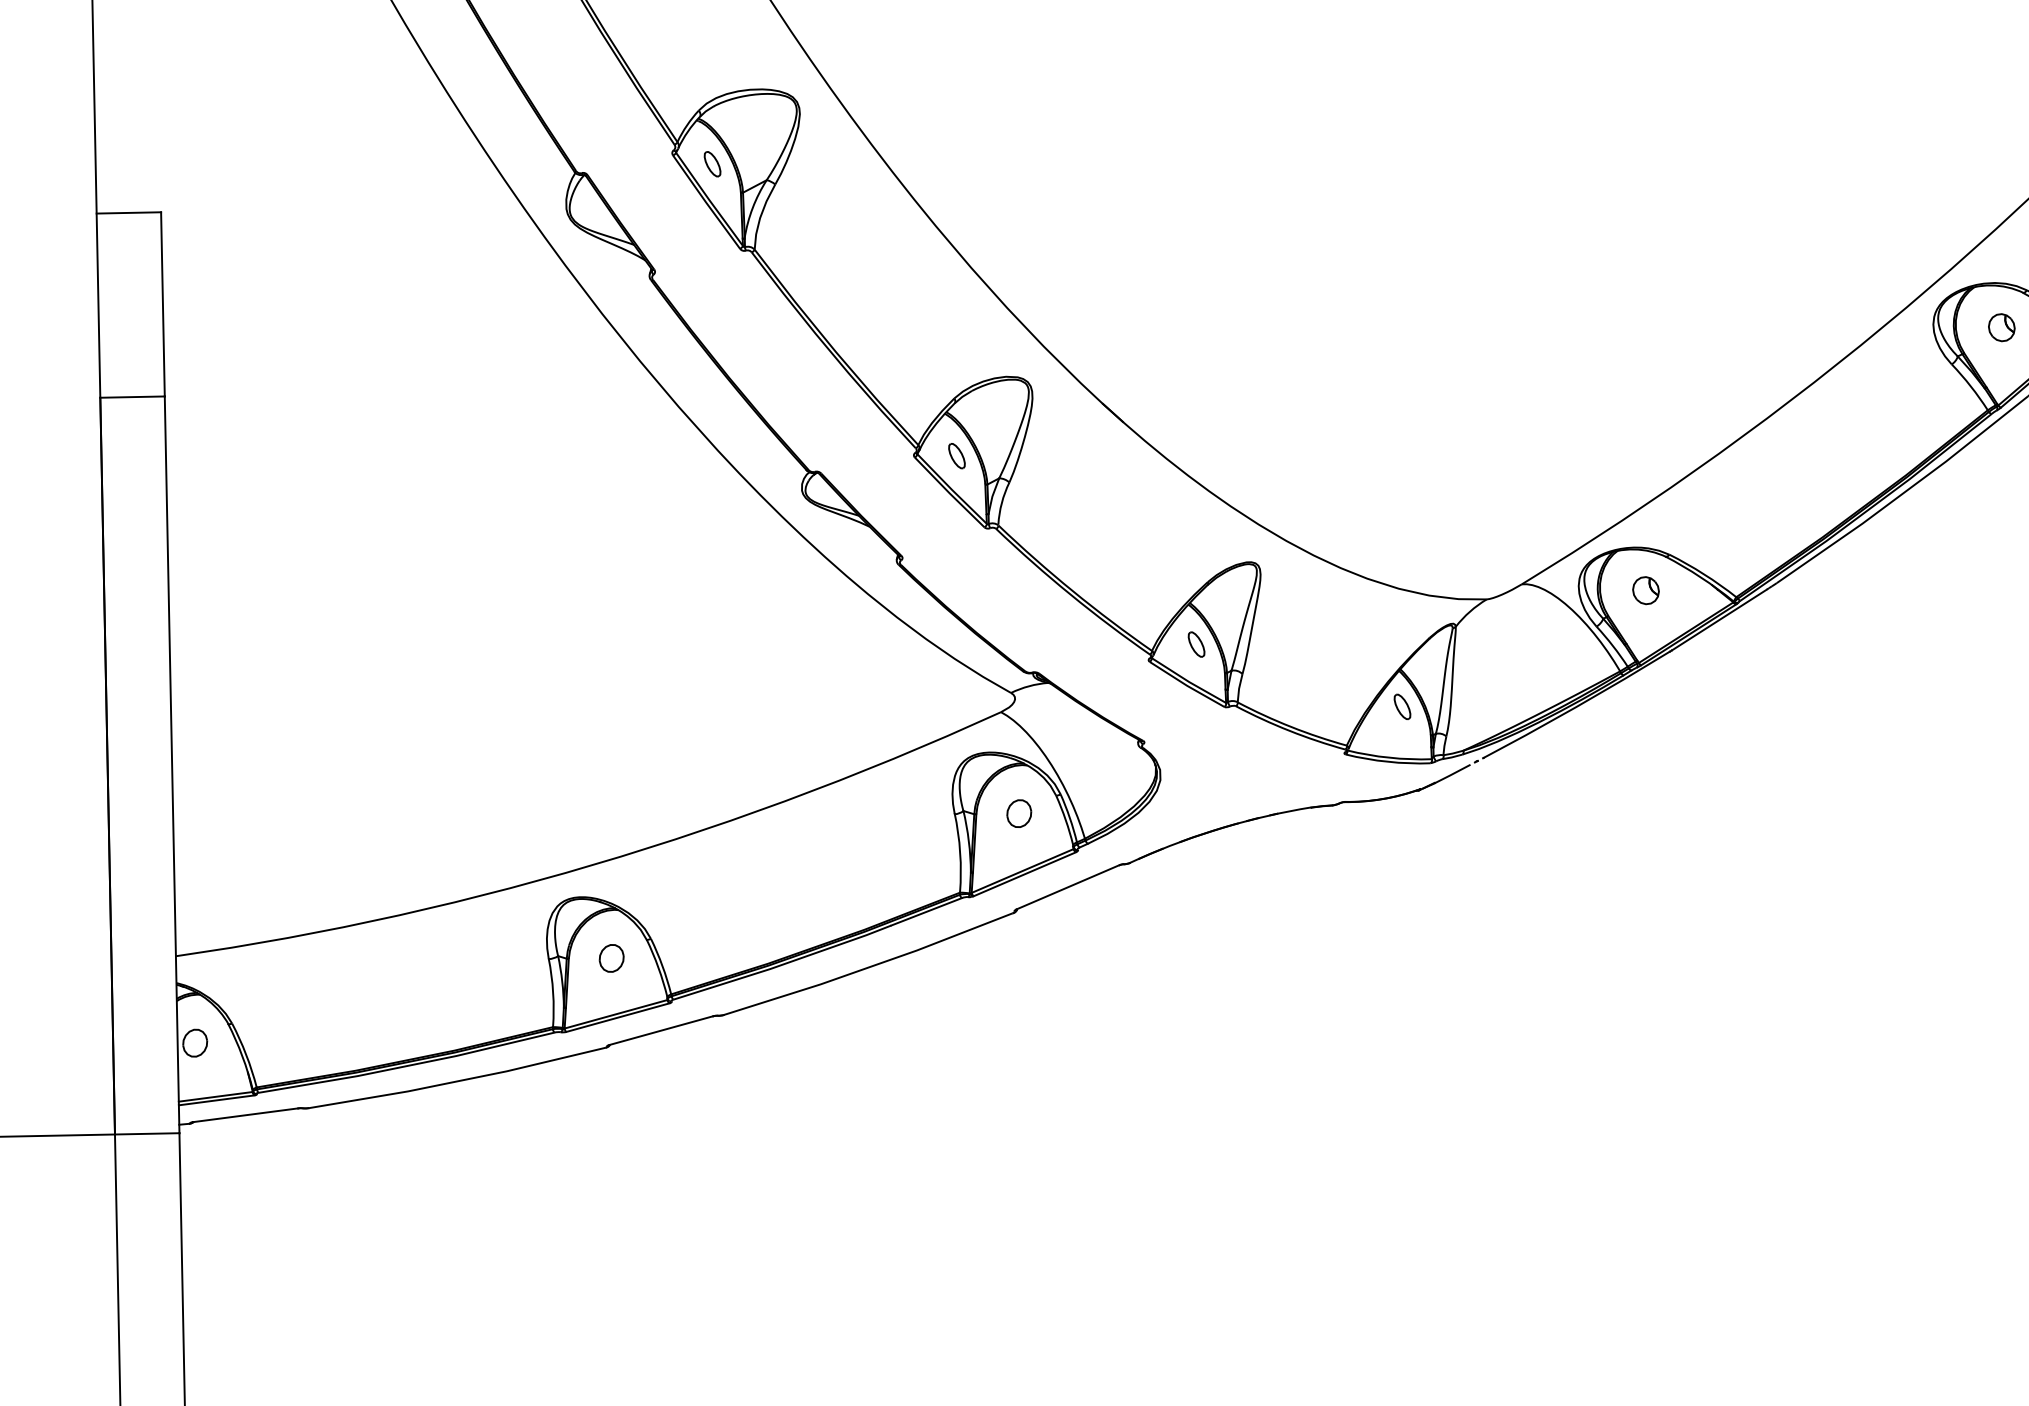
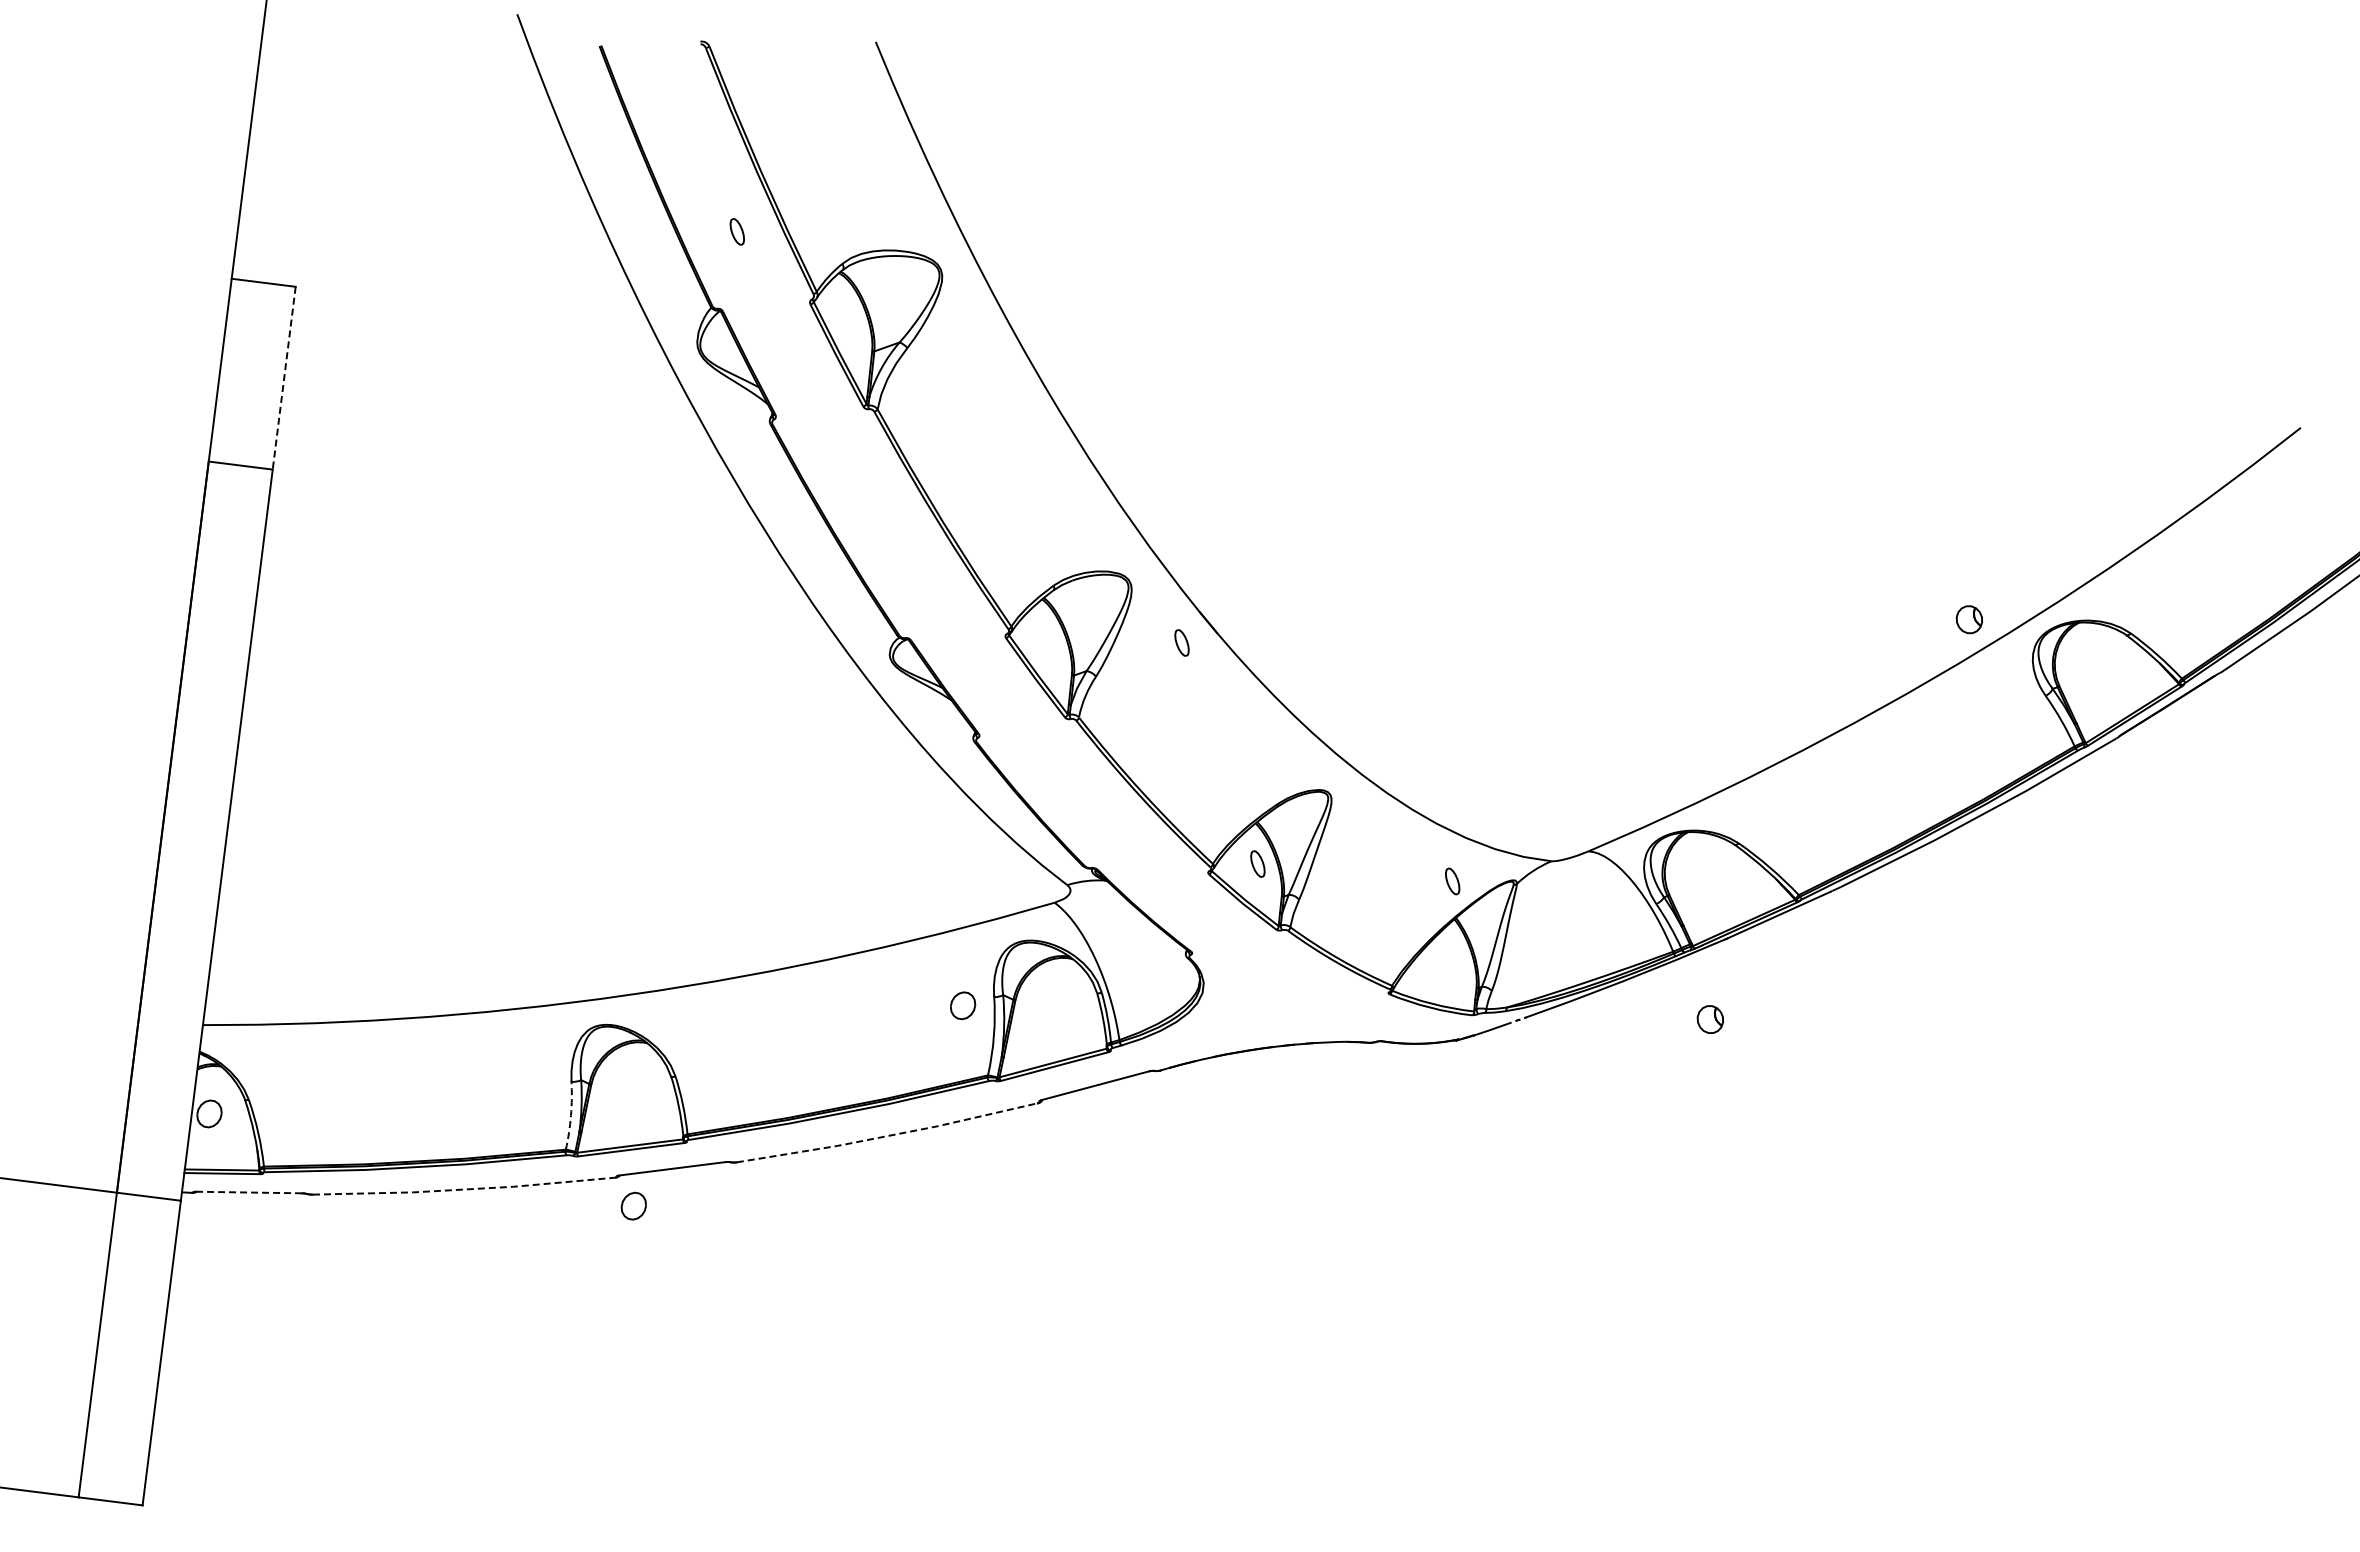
part: (711, 163) -> (736, 231), moved
line: (163, 304) -> (284, 378), solid -> dashed
part: (2000, 327) -> (1968, 619), moved
part: (956, 455) -> (1181, 642), moved
part: (1645, 590) -> (1709, 1019), moved
part: (1402, 706) -> (1452, 881), moved
part: (1019, 813) -> (963, 1005), moved
part: (611, 957) -> (633, 1205), moved
line: (870, 966) -> (888, 1135), solid -> dashed
arc: (553, 992) -> (571, 1115), solid -> dashed
line: (458, 1081) -> (464, 1189), solid -> dashed
line: (245, 1115) -> (248, 1192), solid -> dashed

